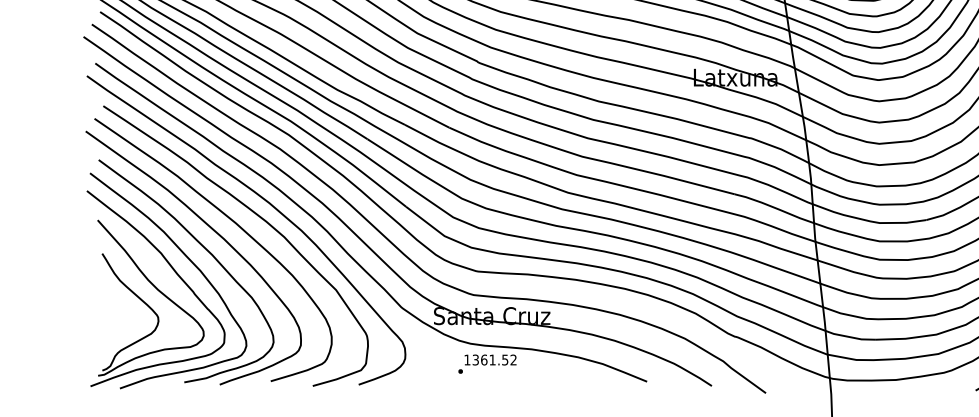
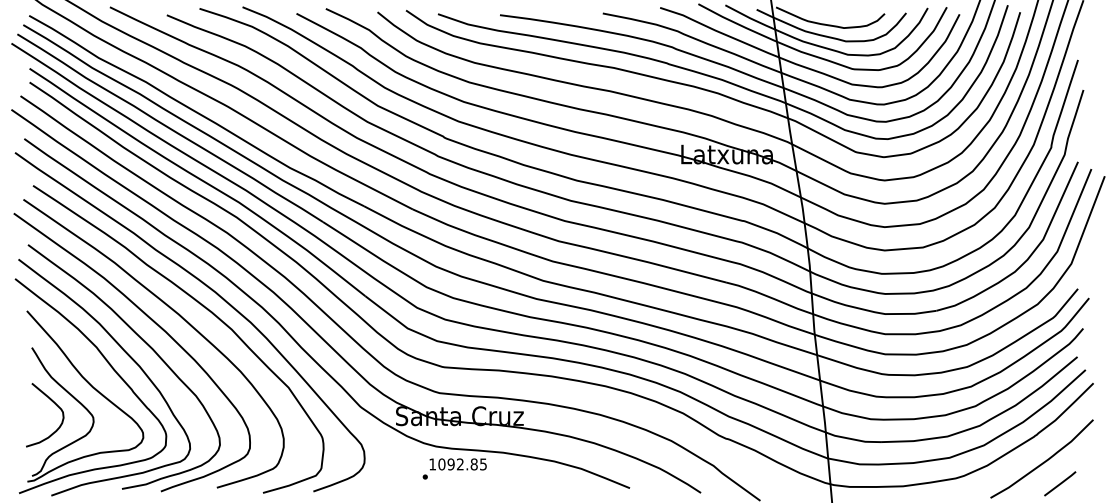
curve: (121, 304) -> (53, 403), added
text: (494, 360) -> (462, 464), 1361.52 -> 1092.85

